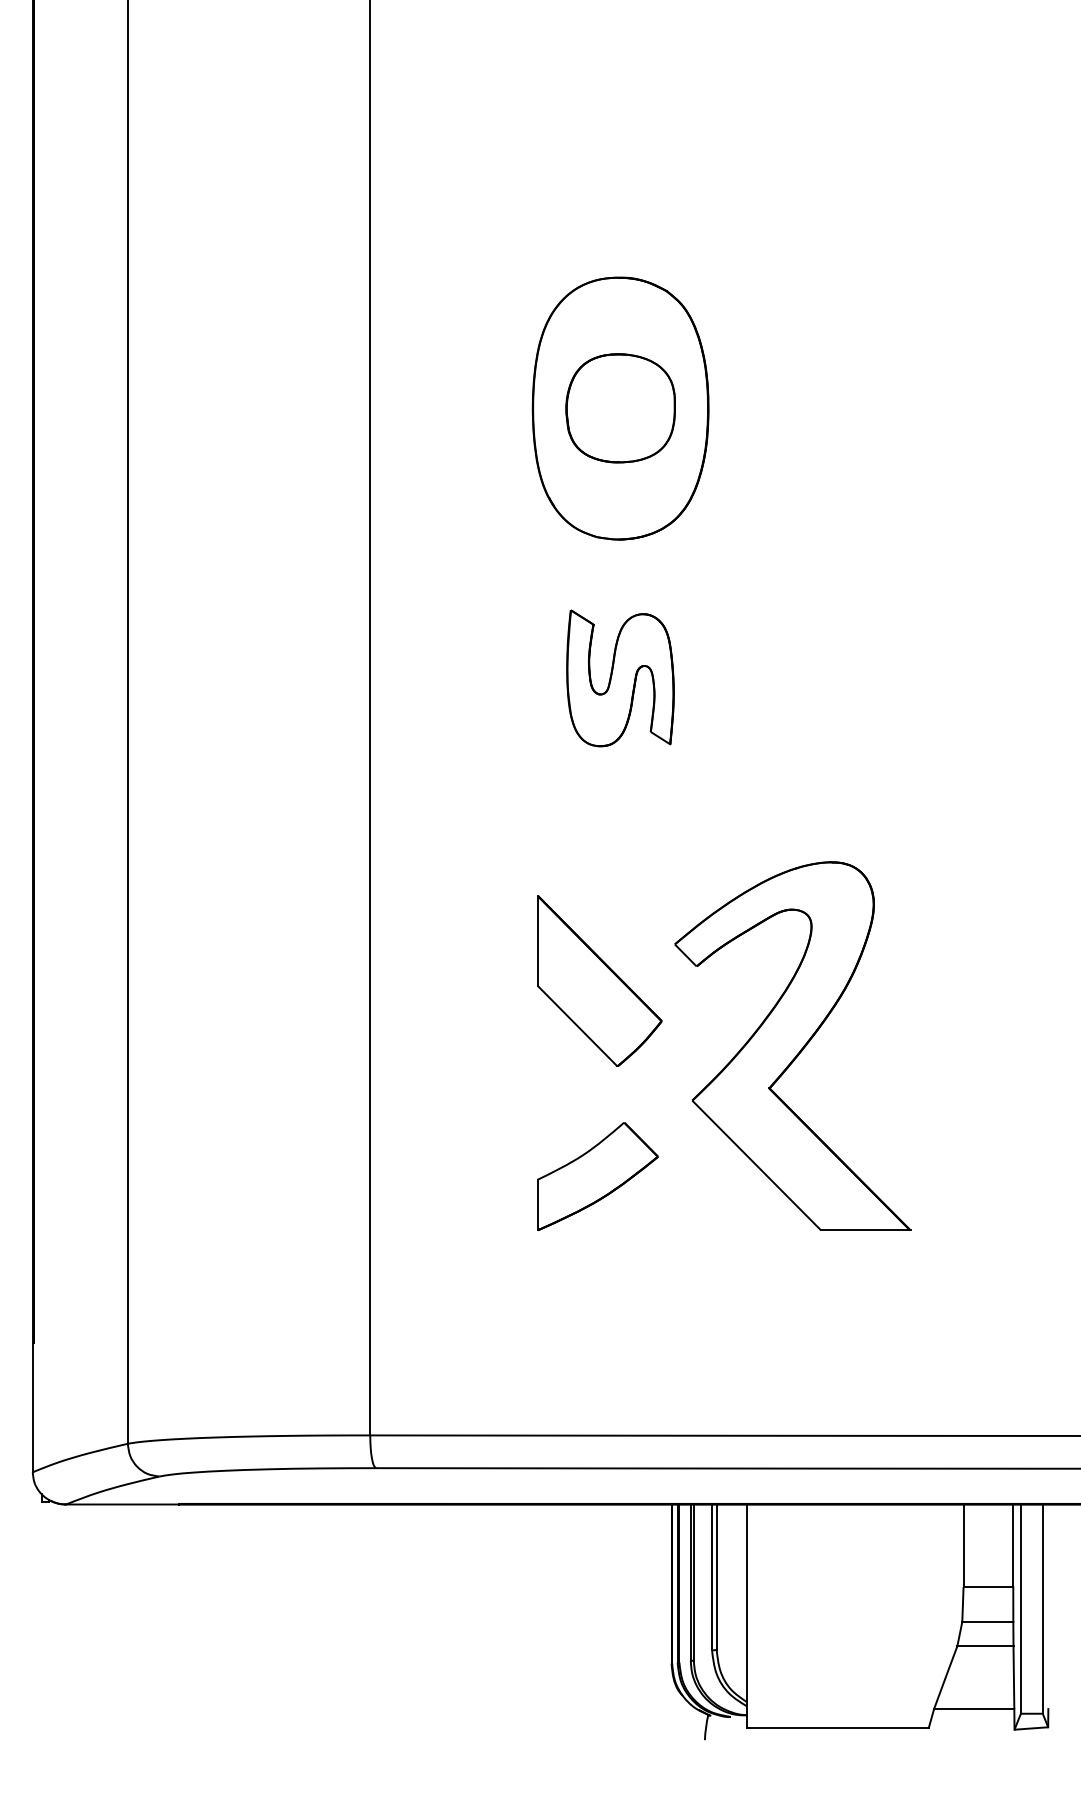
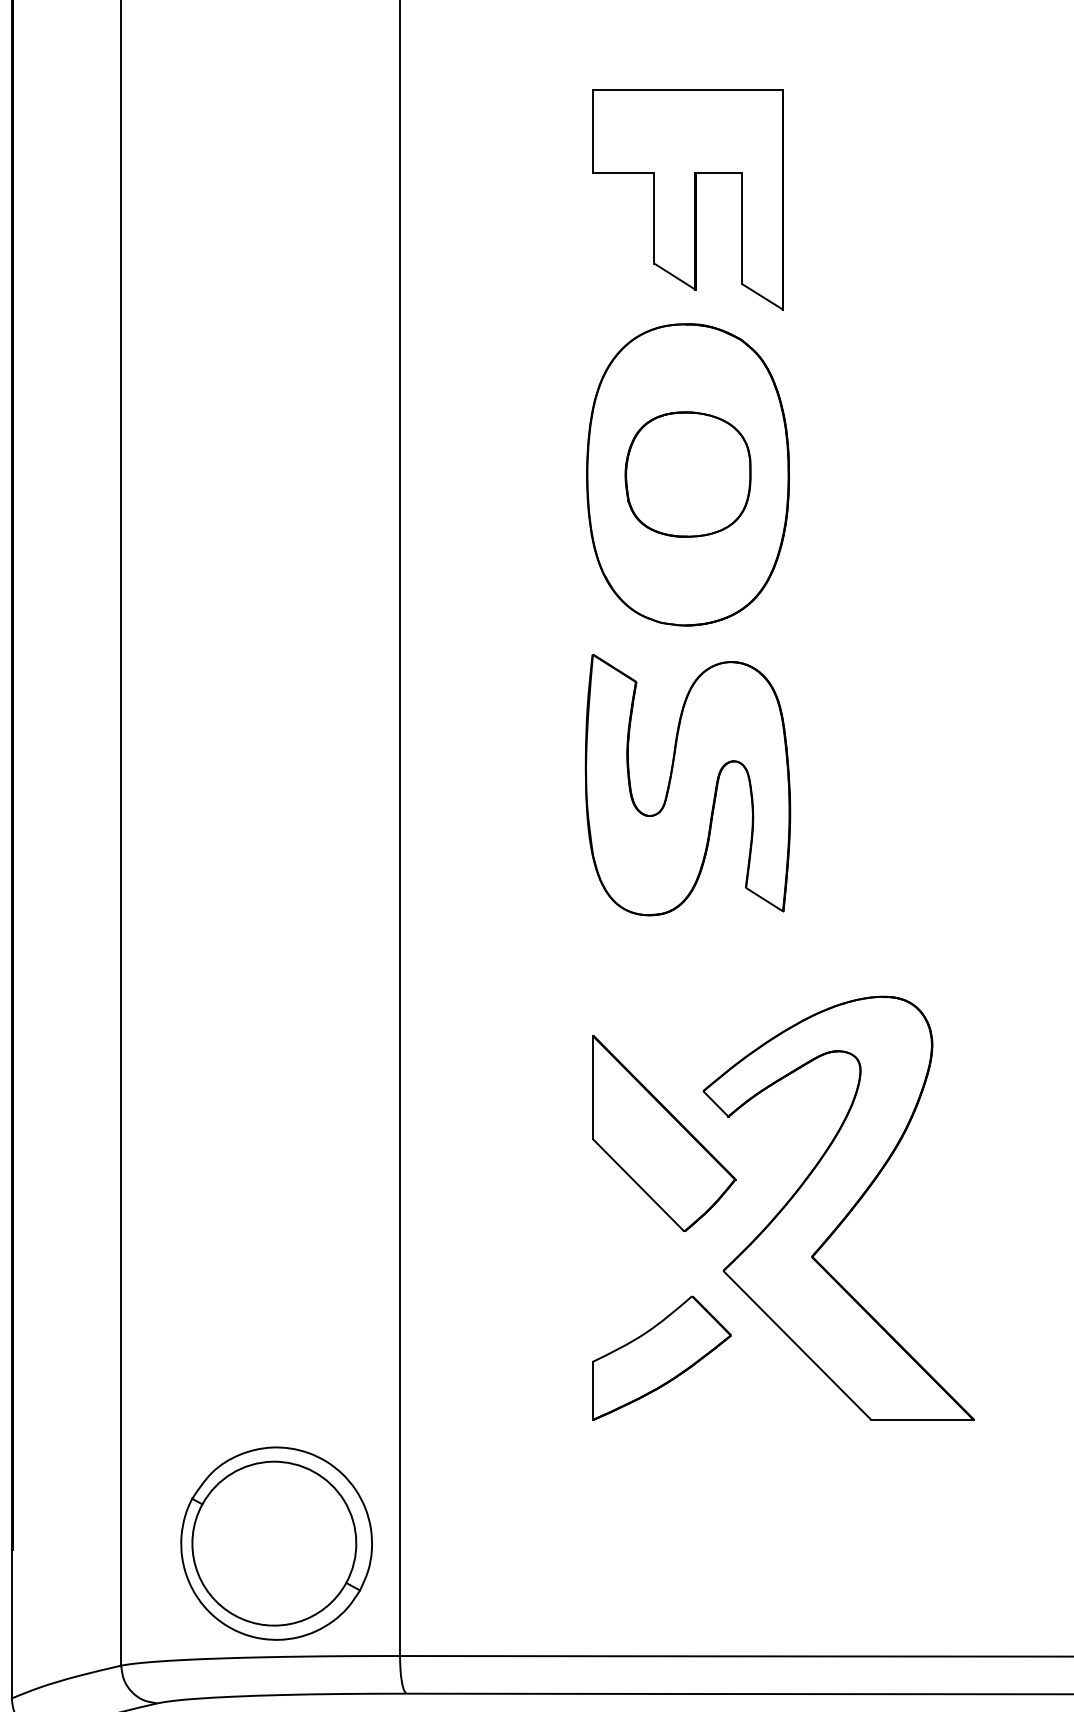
part: (620, 169) -> (687, 199), added
part: (620, 678) -> (687, 785), size x1.67
part: (792, 1045) -> (838, 1207), moved
part: (262, 1337) -> (276, 1543), added

